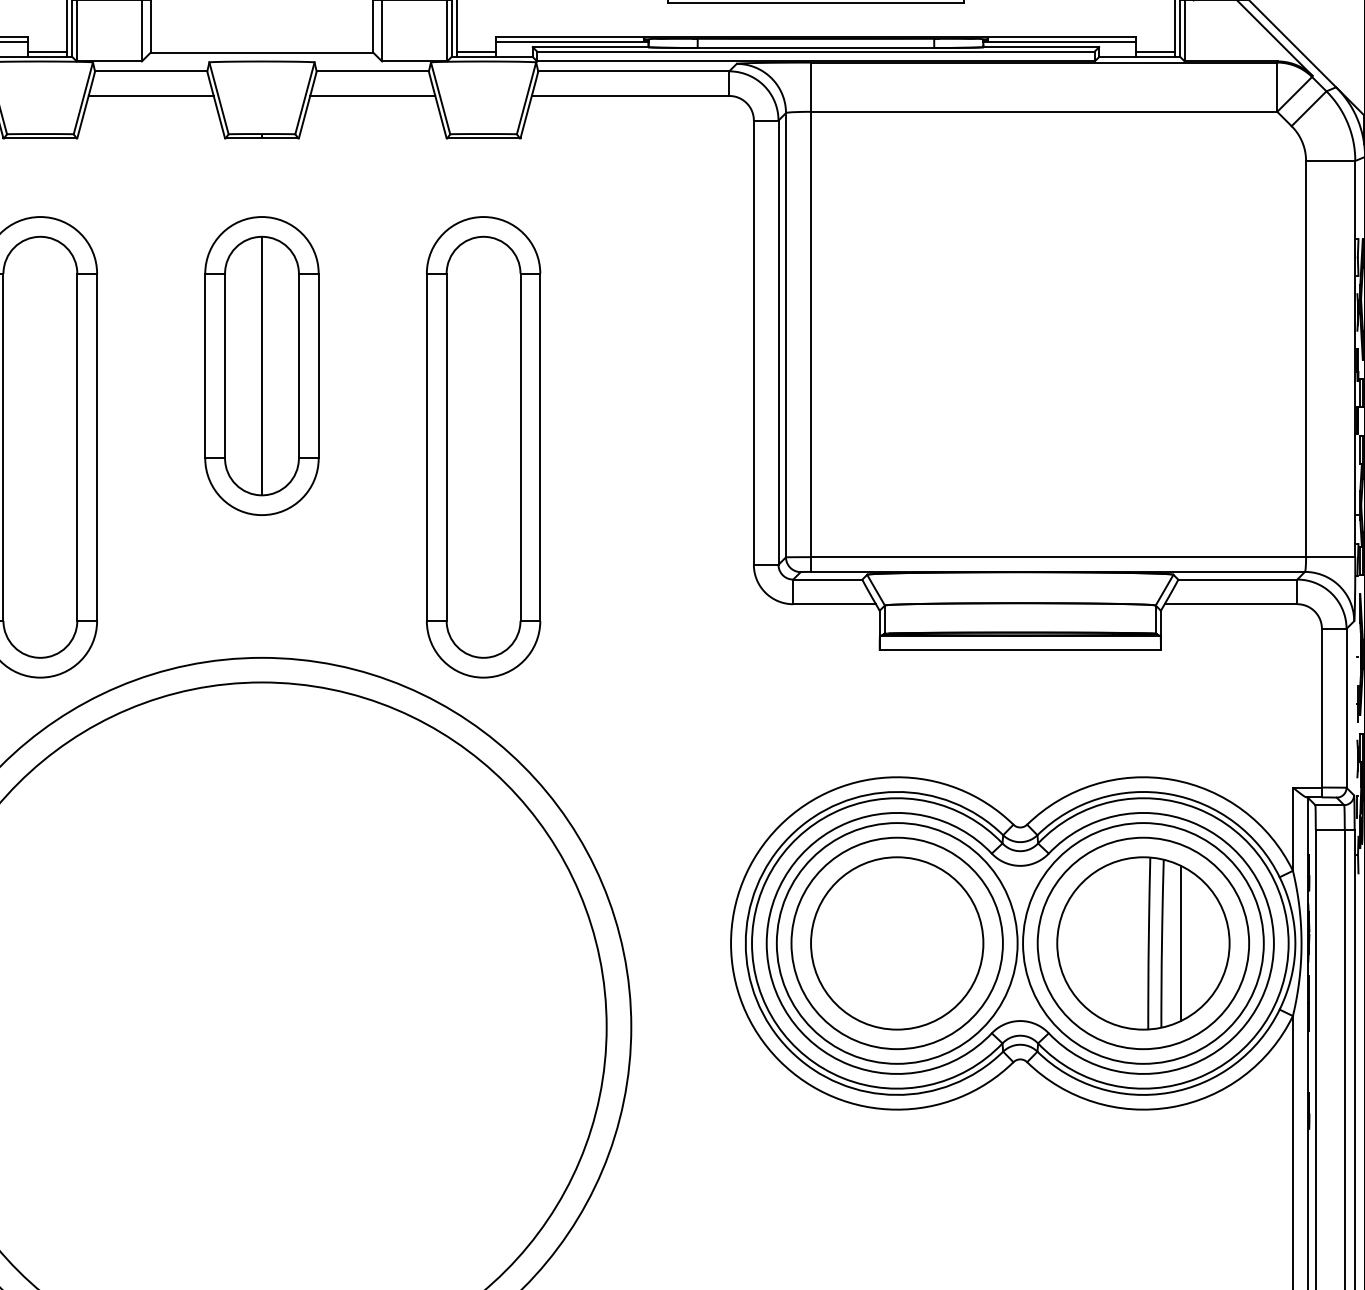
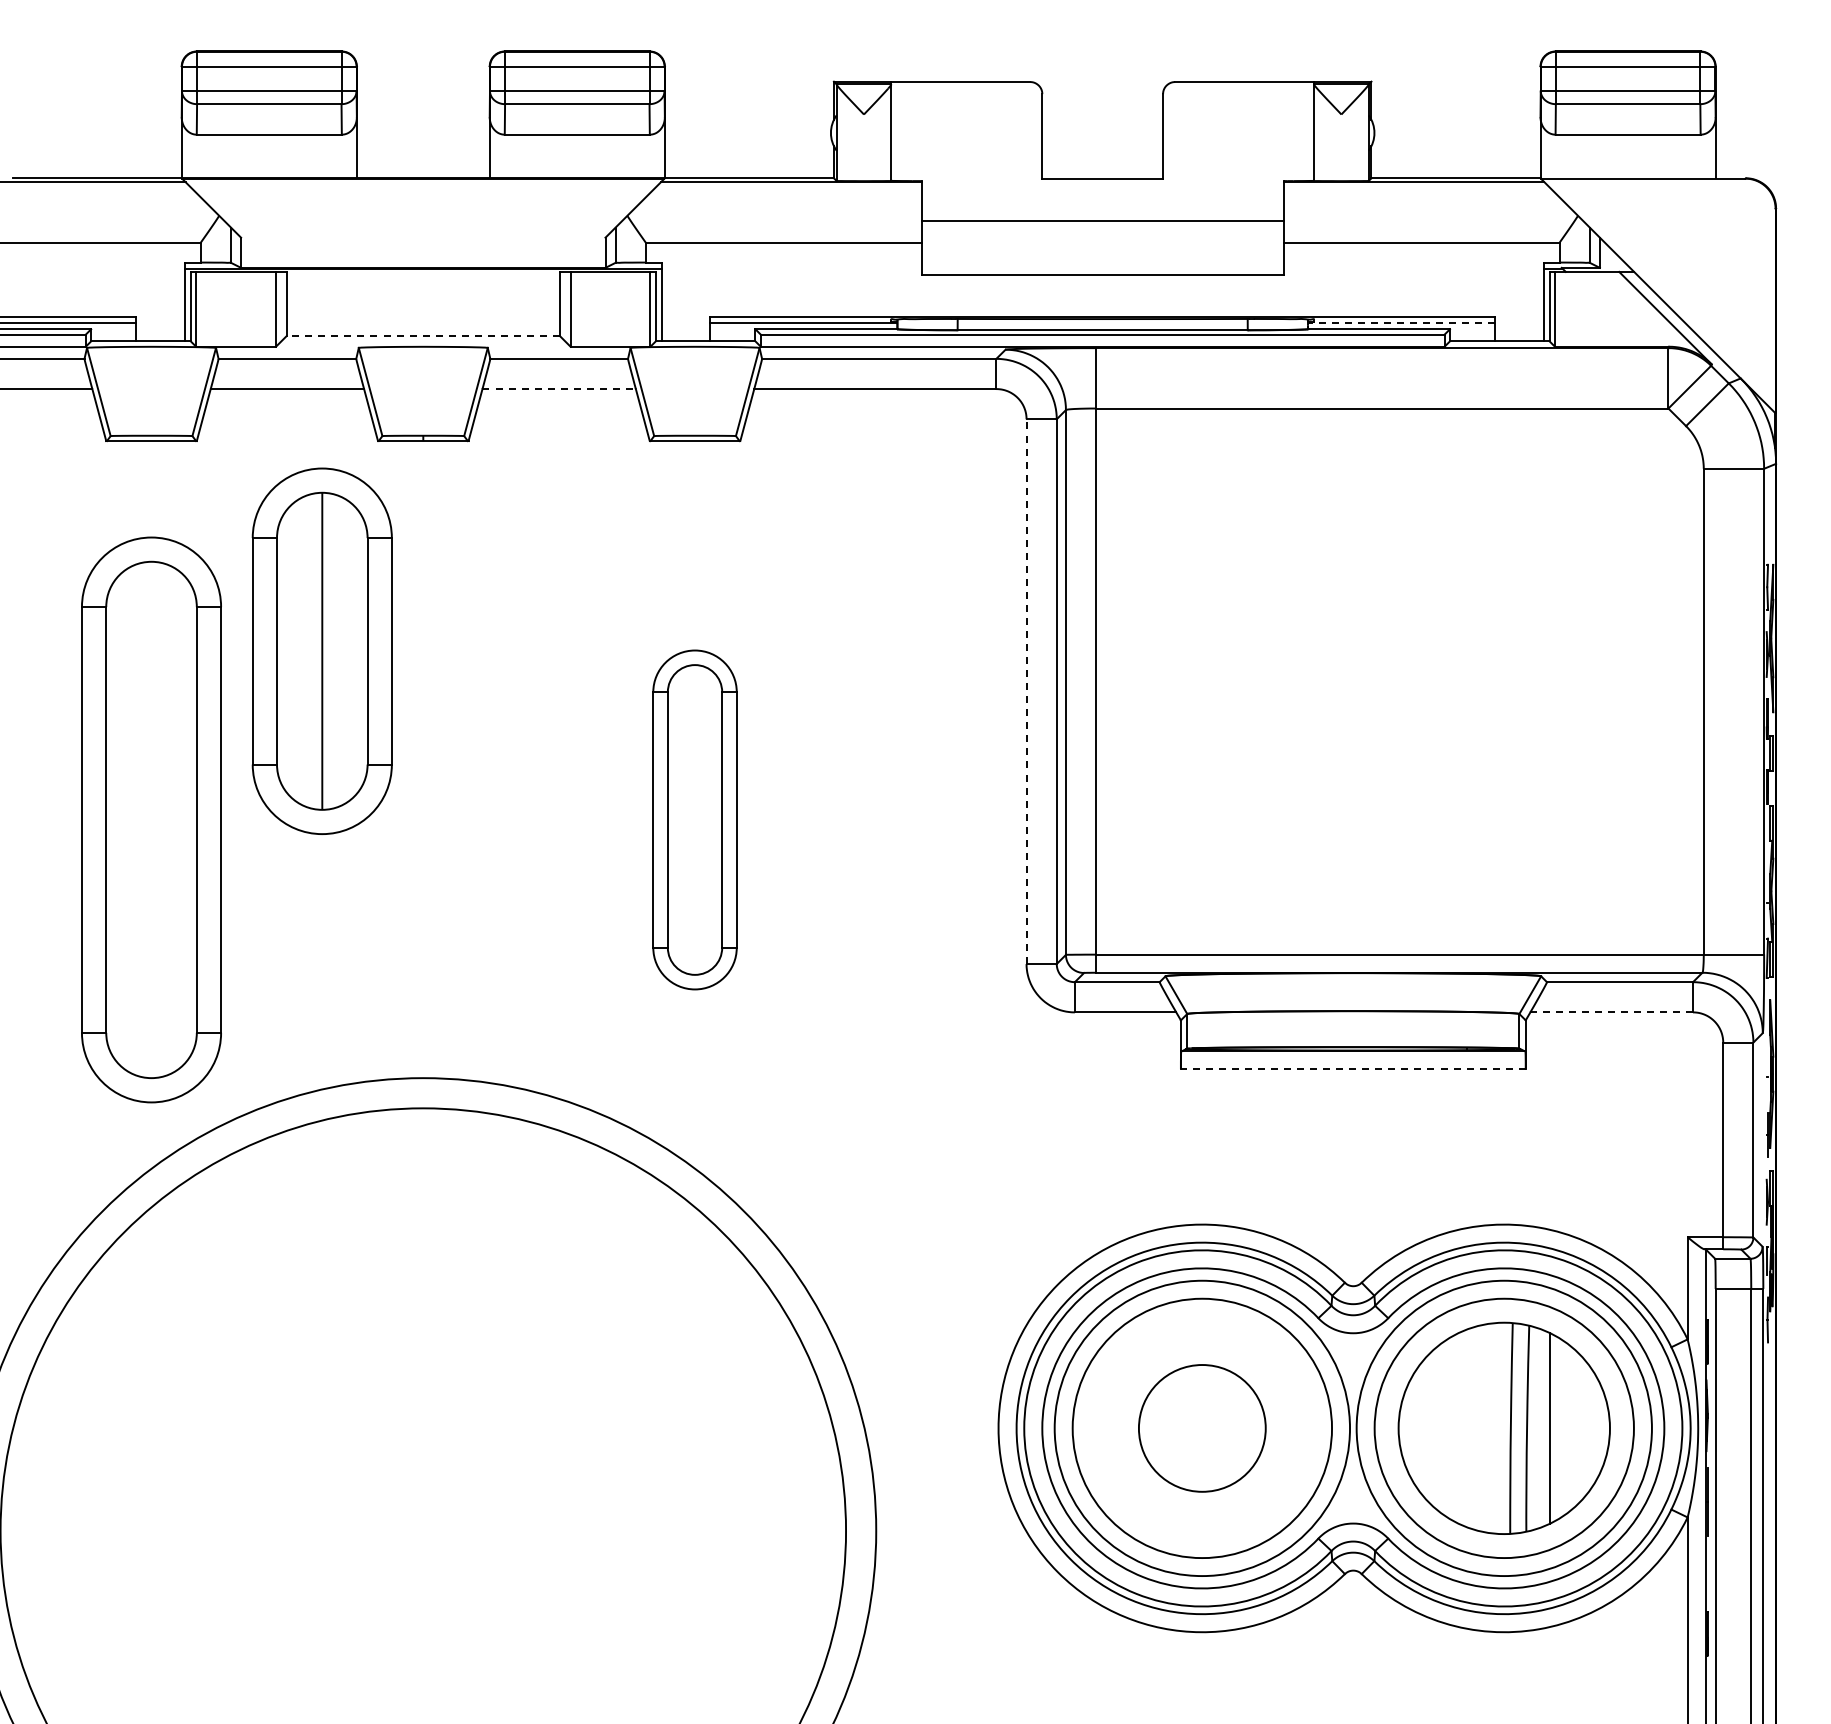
line: (1059, 42) -> (1401, 323), solid -> dashed
line: (47, 52) -> (160, 335), removed
line: (475, 52) -> (685, 335), removed
line: (1155, 52) -> (1519, 335), removed
line: (262, 53) -> (423, 336), solid -> dashed
line: (373, 96) -> (559, 389), solid -> dashed
line: (753, 342) -> (1026, 691), solid -> dashed
part: (261, 365) -> (321, 650), moved
part: (483, 446) -> (694, 819), size x0.6
line: (1230, 604) -> (1611, 1012), solid -> dashed
line: (1019, 650) -> (1352, 1069), solid -> dashed
circle: (897, 943) -> (1202, 1428), size x0.6

